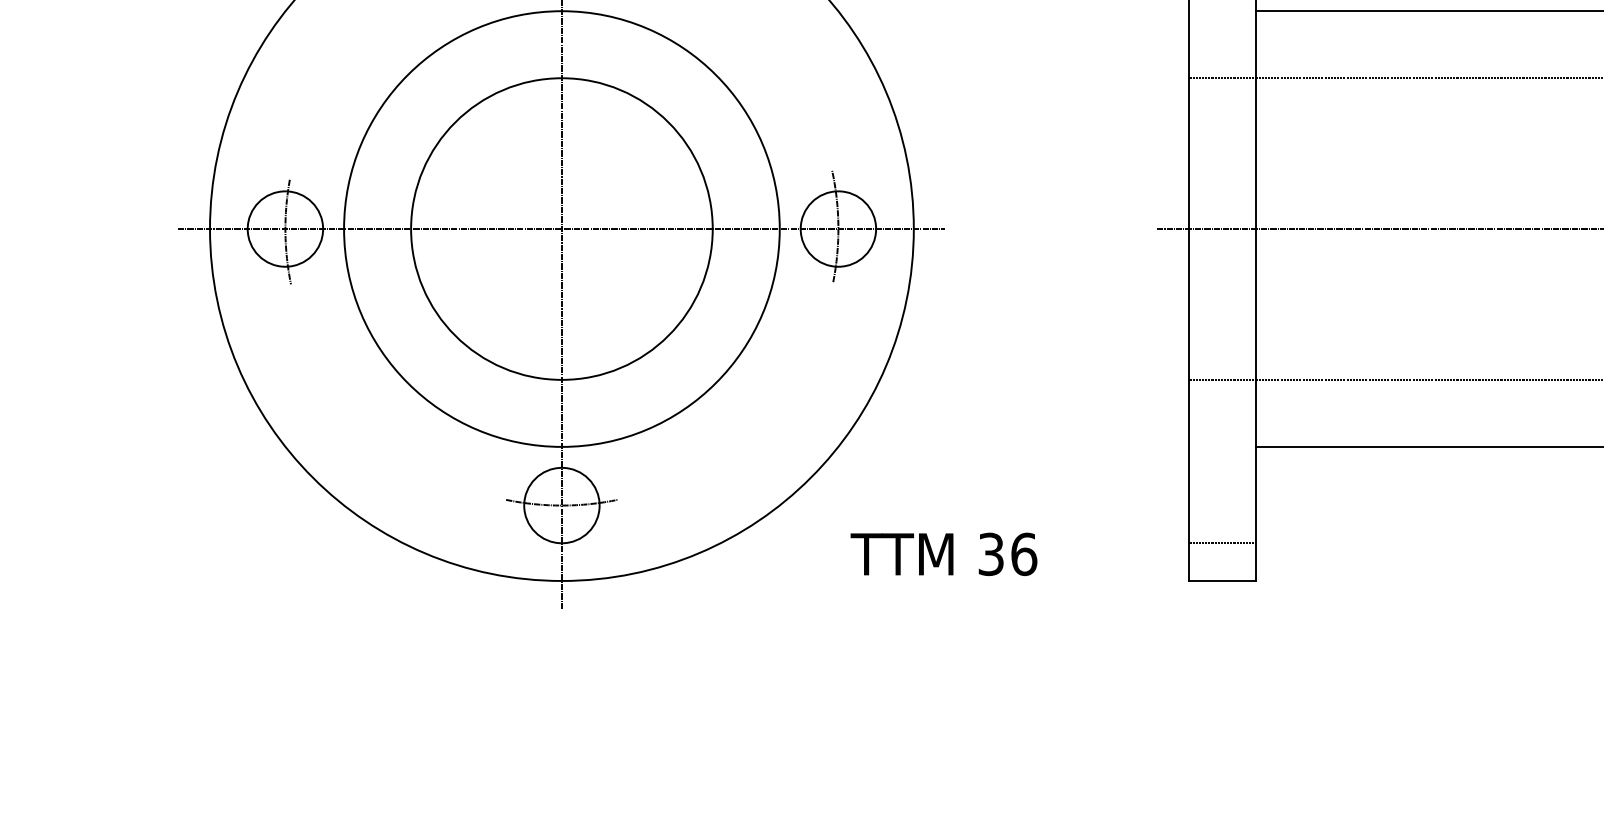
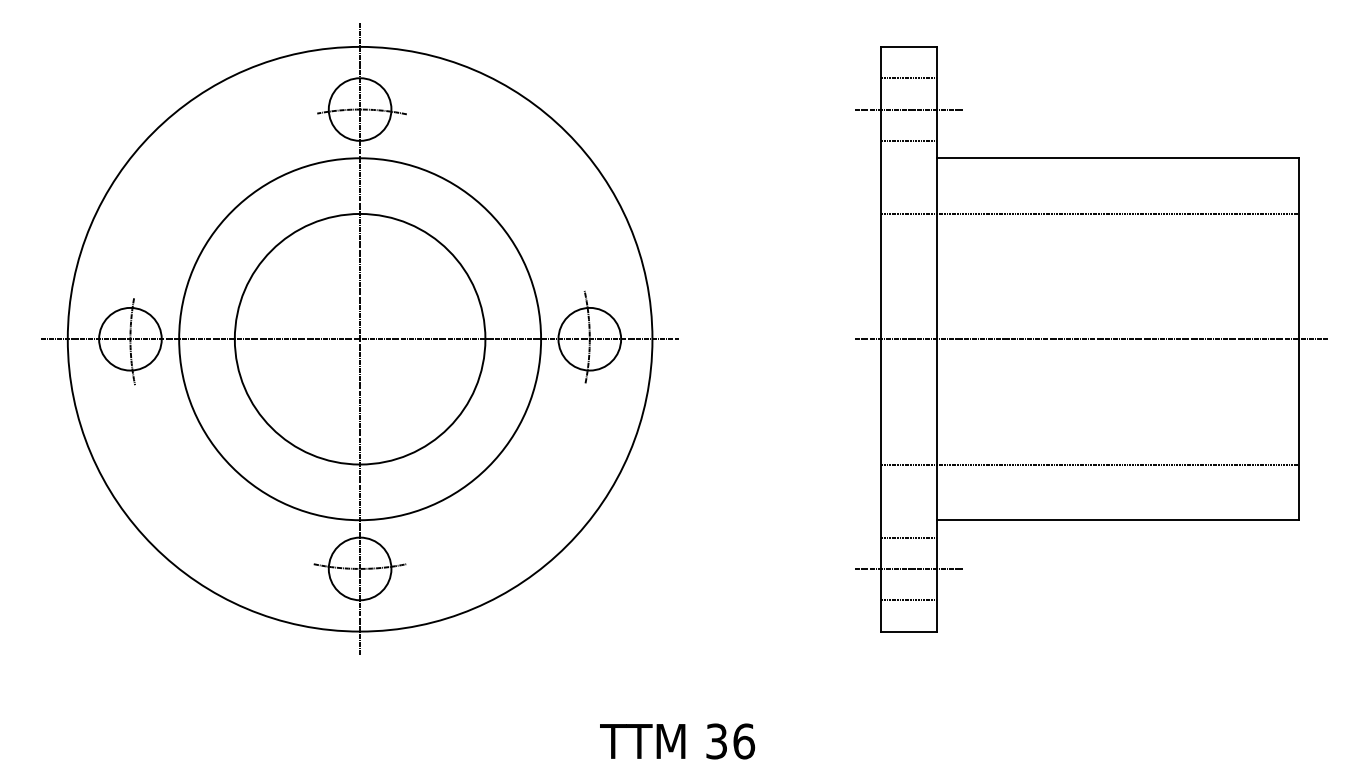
line: (1223, 467) -> (909, 537), added
line: (1222, 505) -> (908, 568), added
text: (943, 554) -> (677, 741), moved

